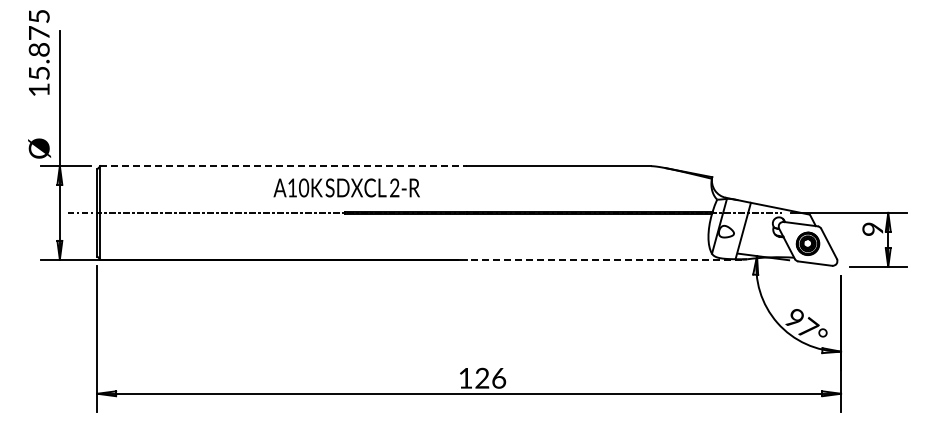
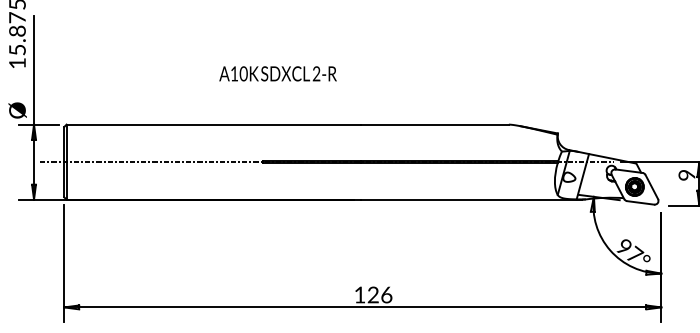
line: (284, 166) -> (214, 124), dashed -> solid
text: (346, 187) -> (277, 73), moved
line: (604, 259) -> (471, 199), dashed -> solid

